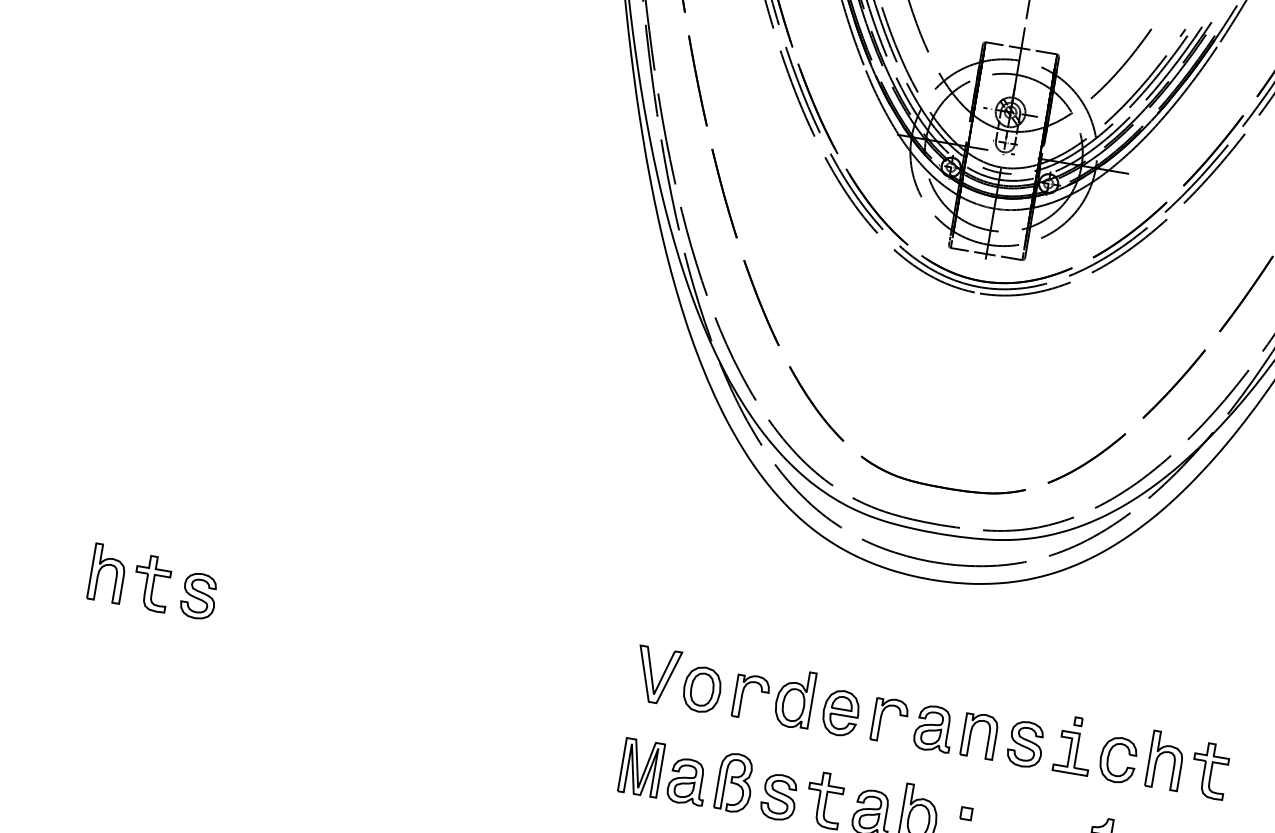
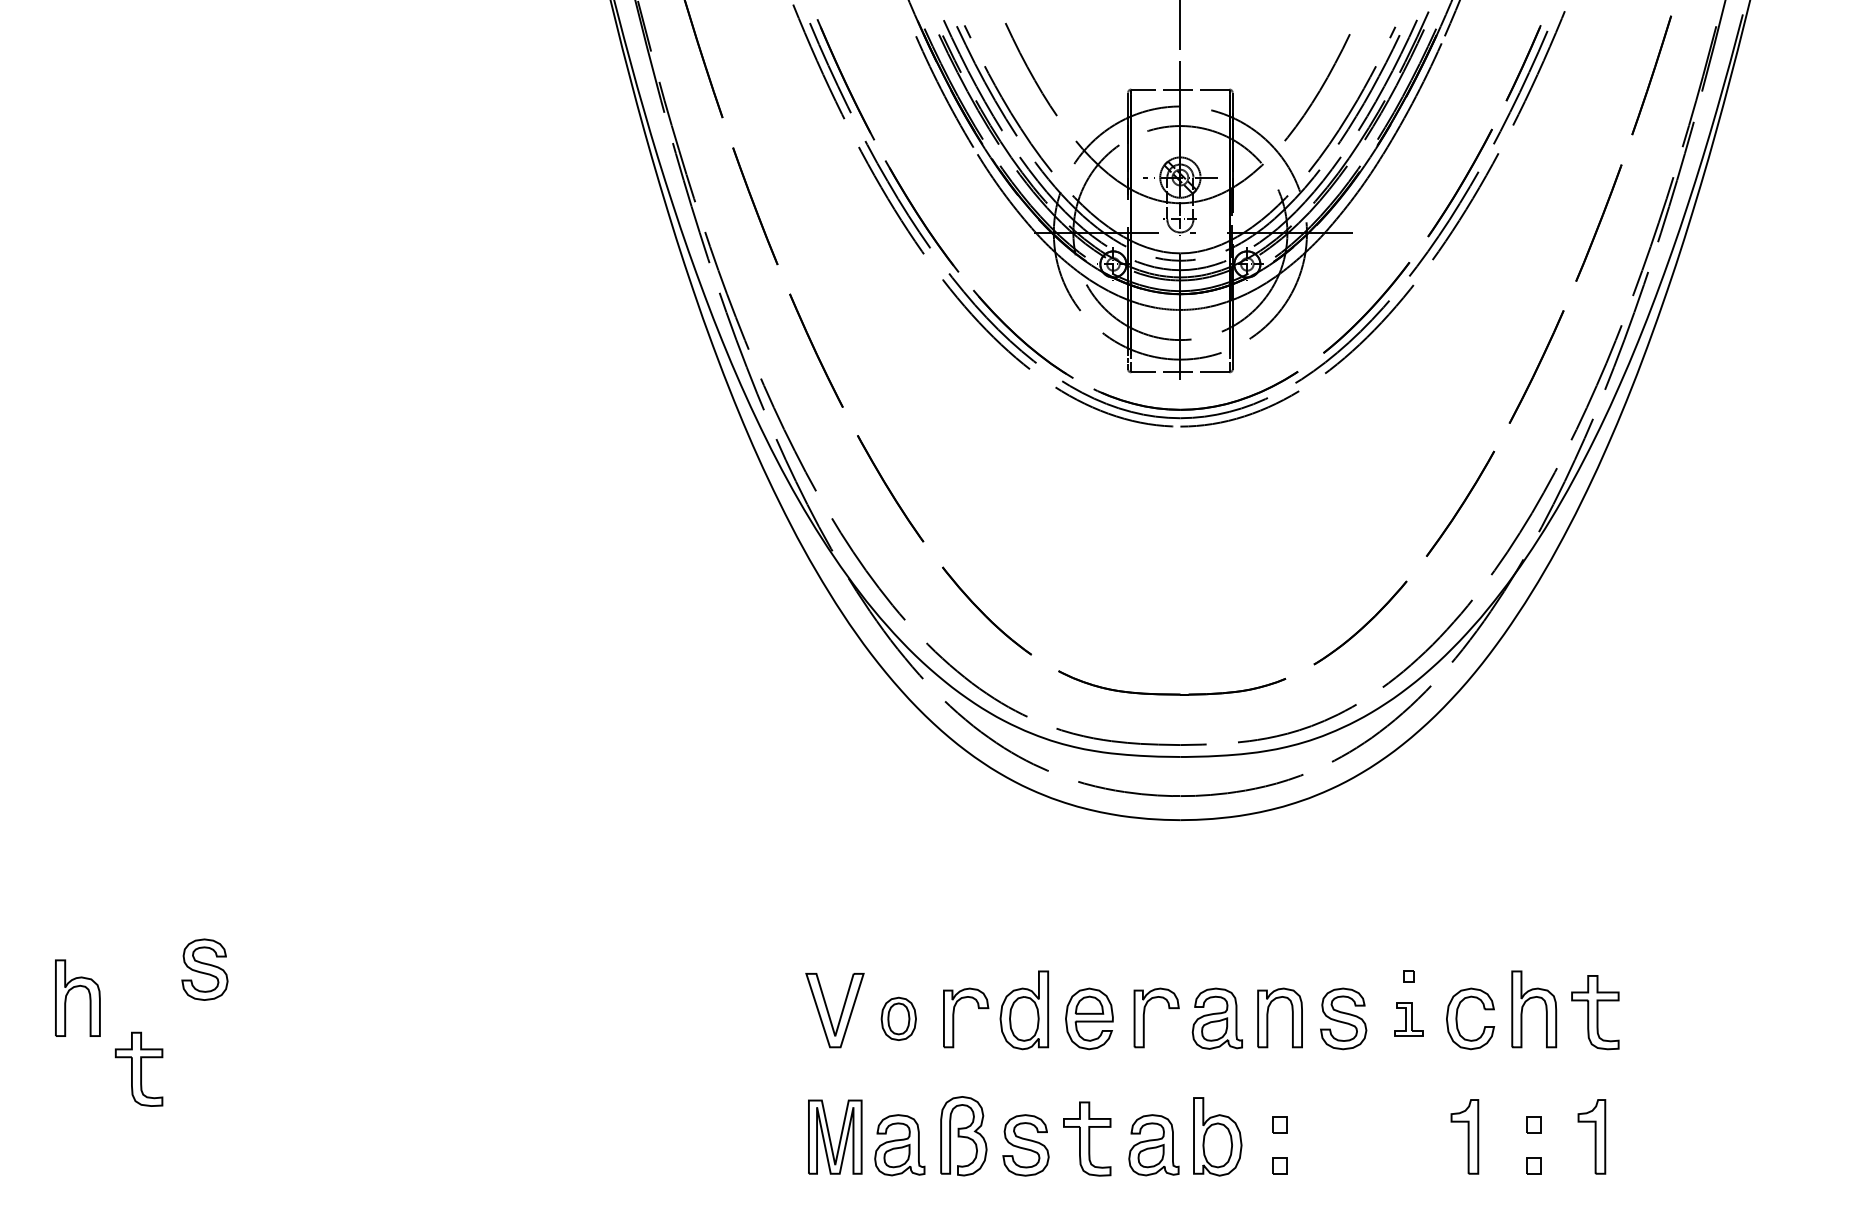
part: (151, 582) -> (138, 1068), moved
part: (198, 595) -> (204, 969), moved
part: (702, 689) -> (898, 1018), size x0.7
part: (1072, 752) -> (1408, 1019), size x0.6

